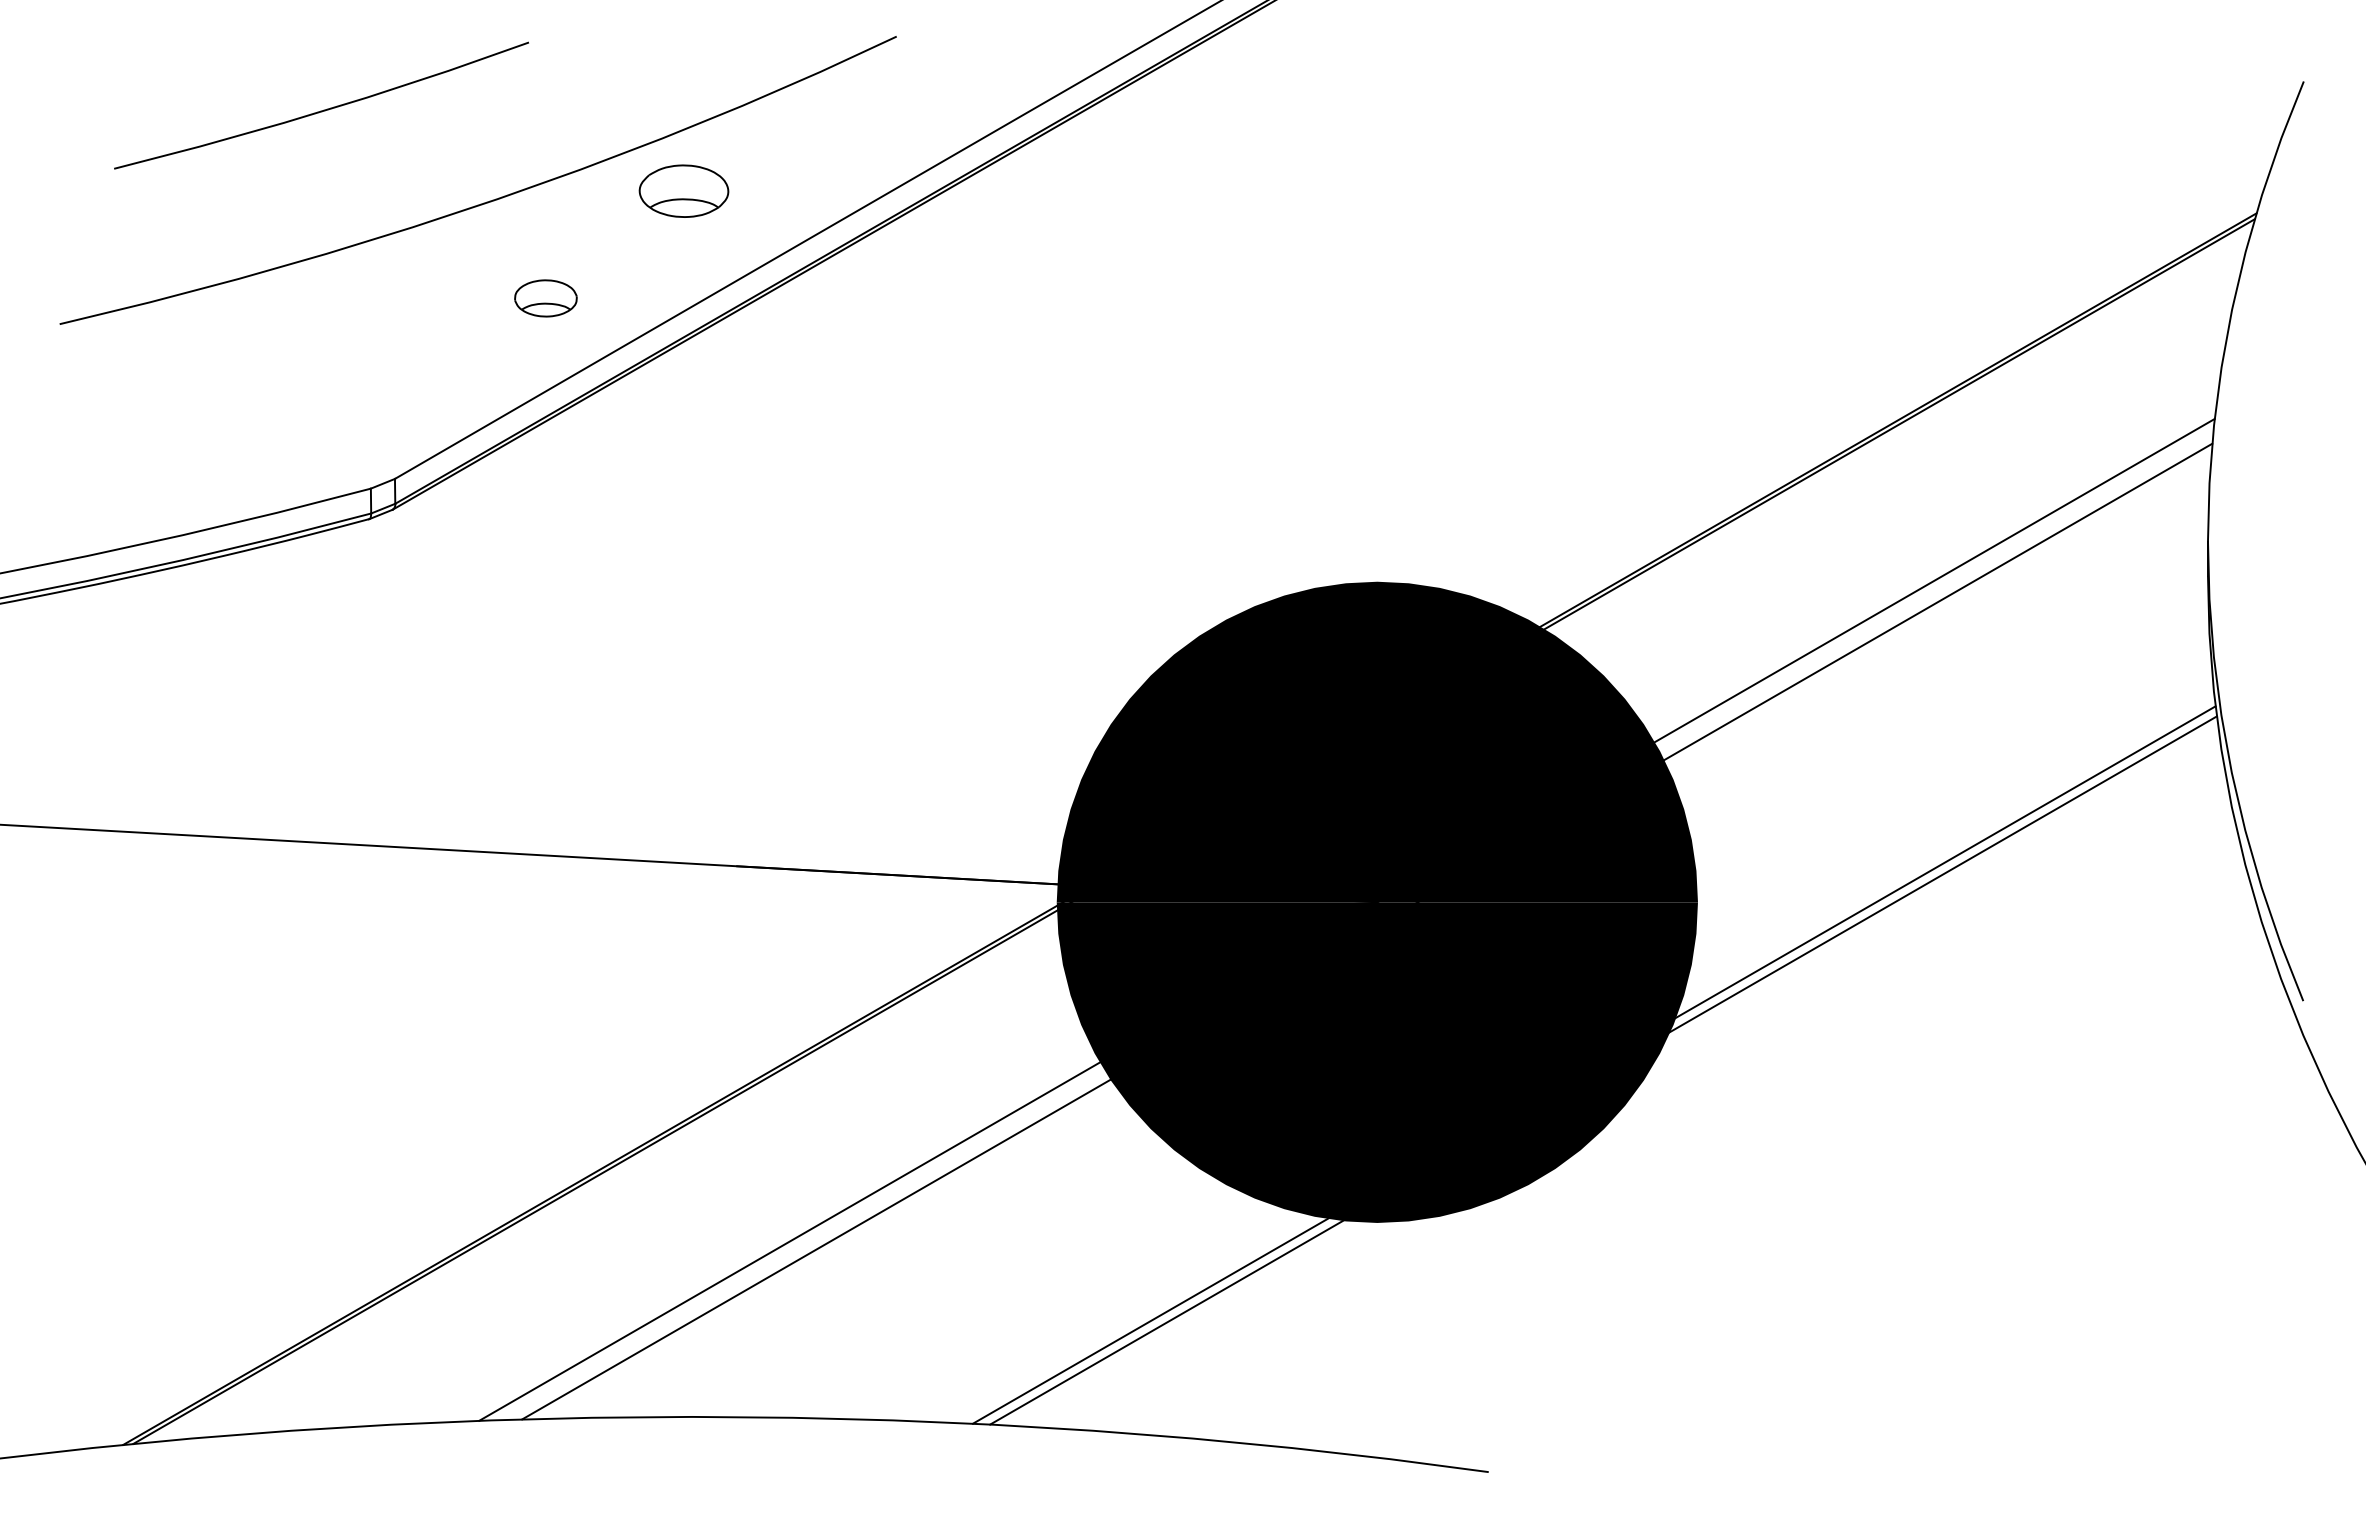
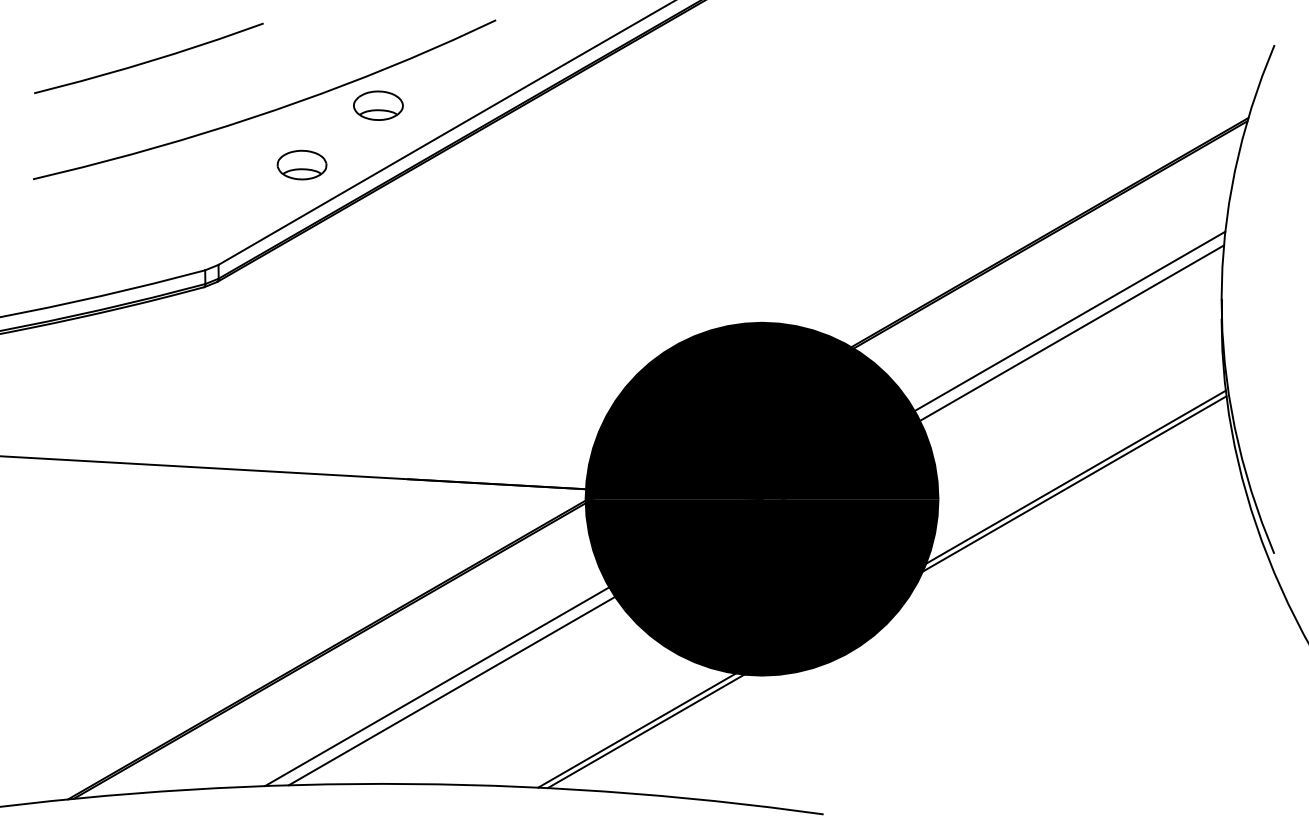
curve: (320, 109) -> (148, 60), moved
part: (544, 297) -> (301, 164), size x1.43

